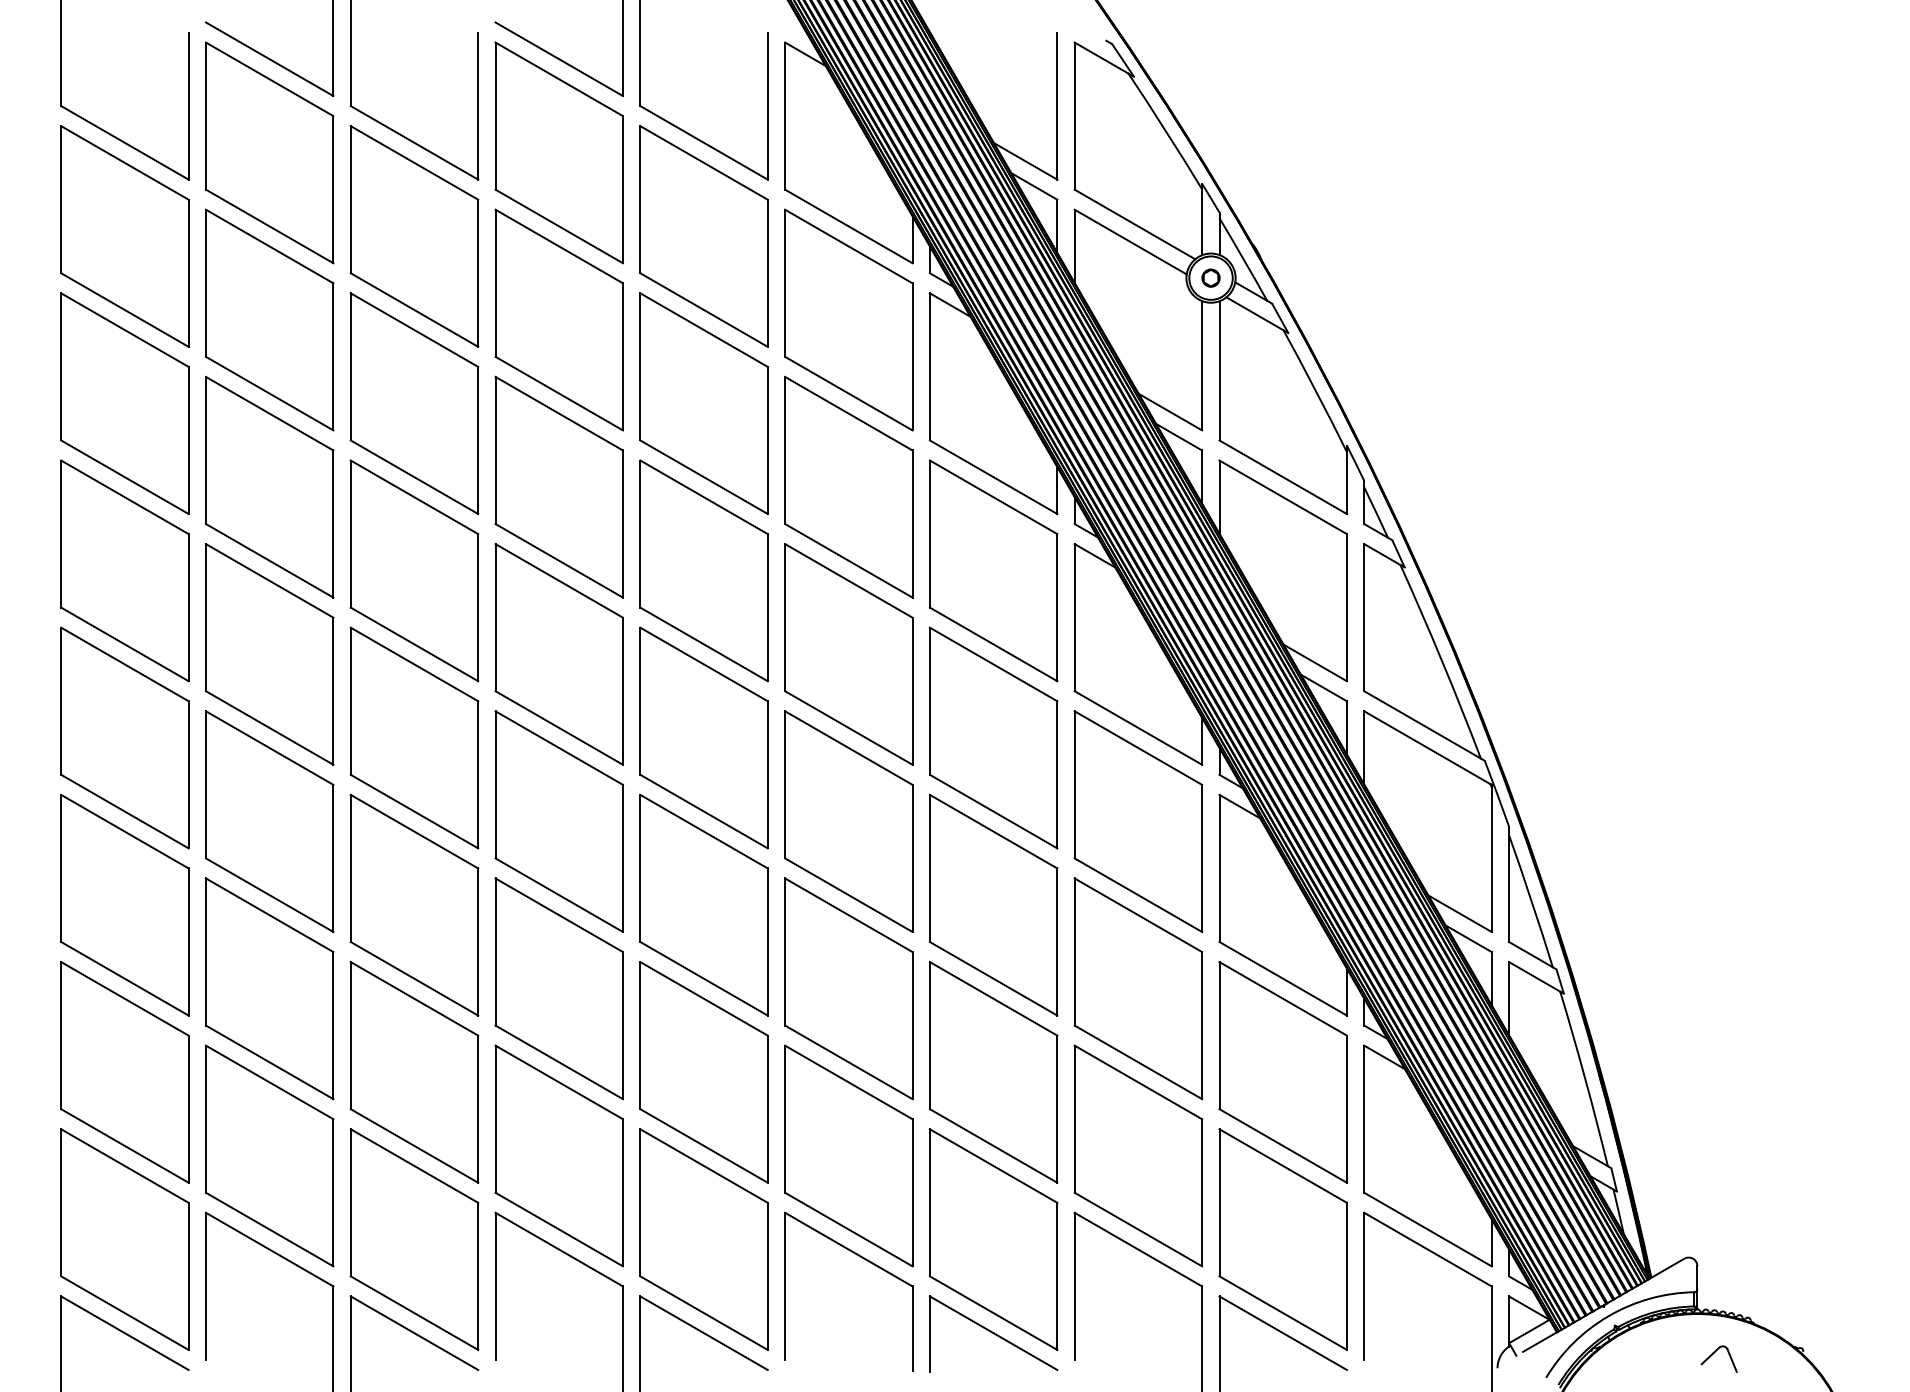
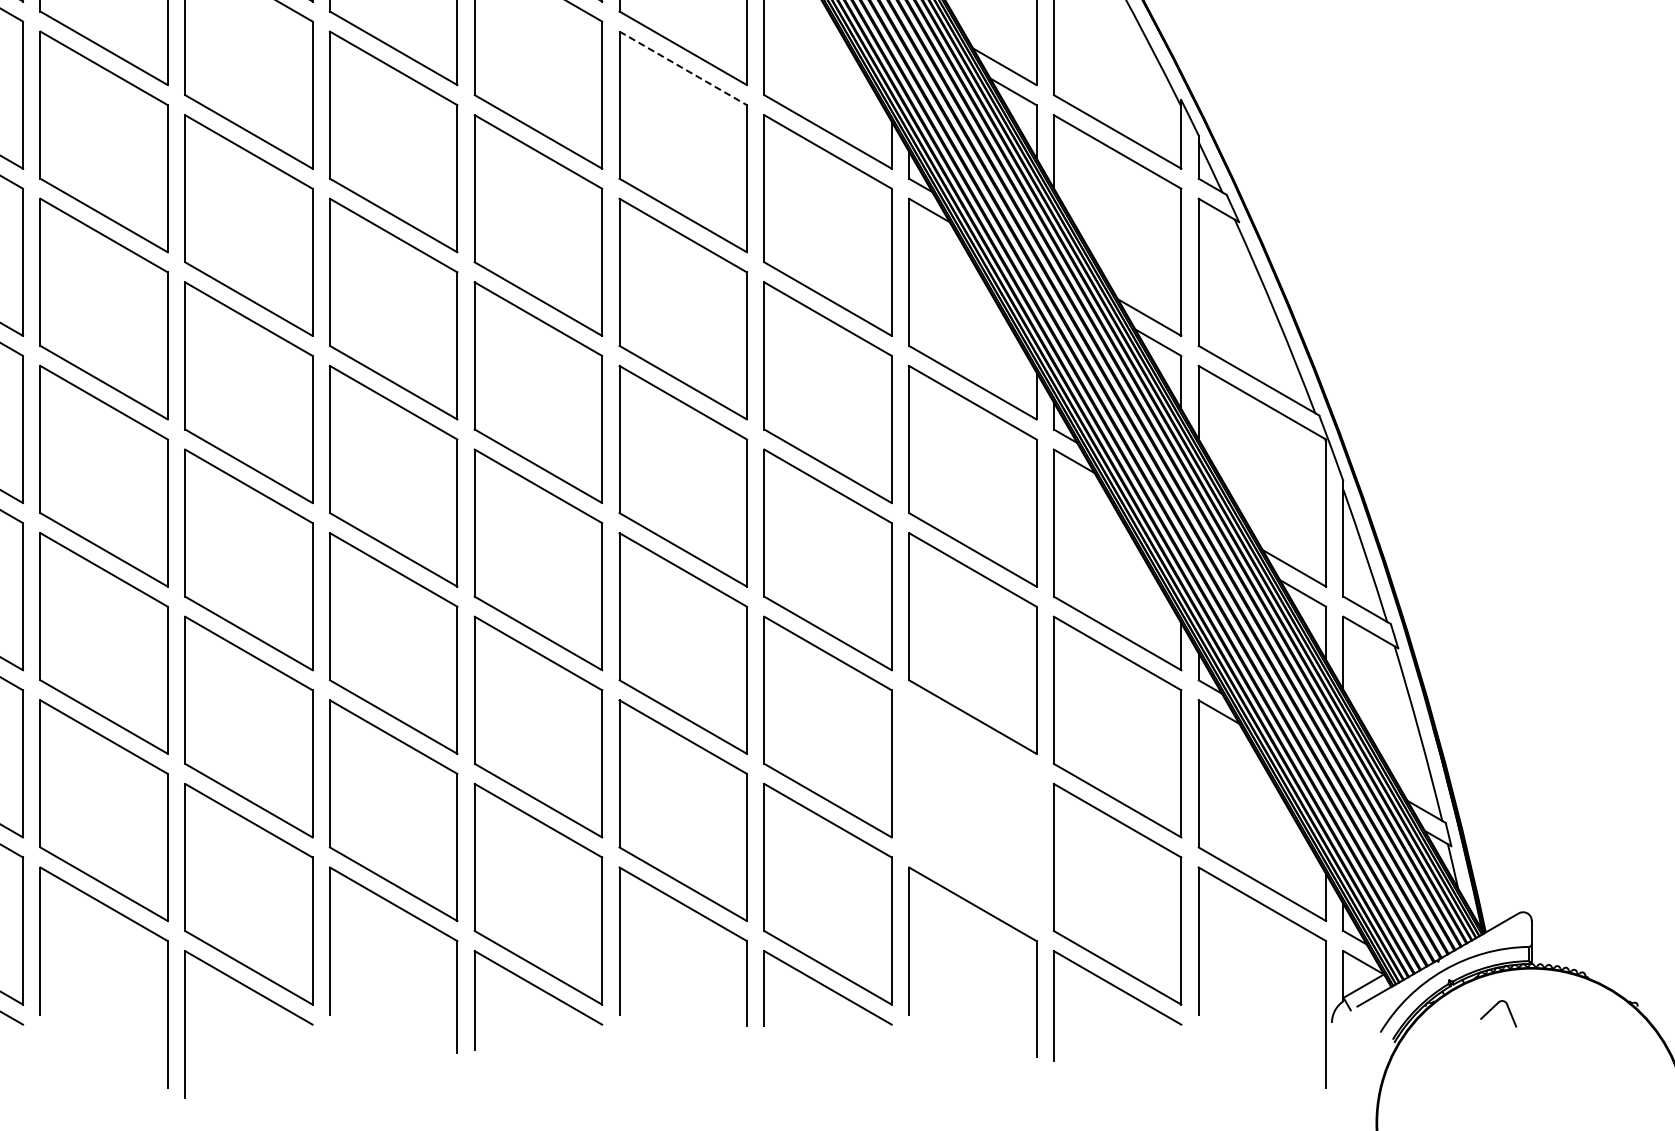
line: (848, 413) -> (682, 68), solid -> dashed
part: (1138, 1155) -> (972, 810), removed
part: (1714, 1353) -> (1493, 1008), moved

